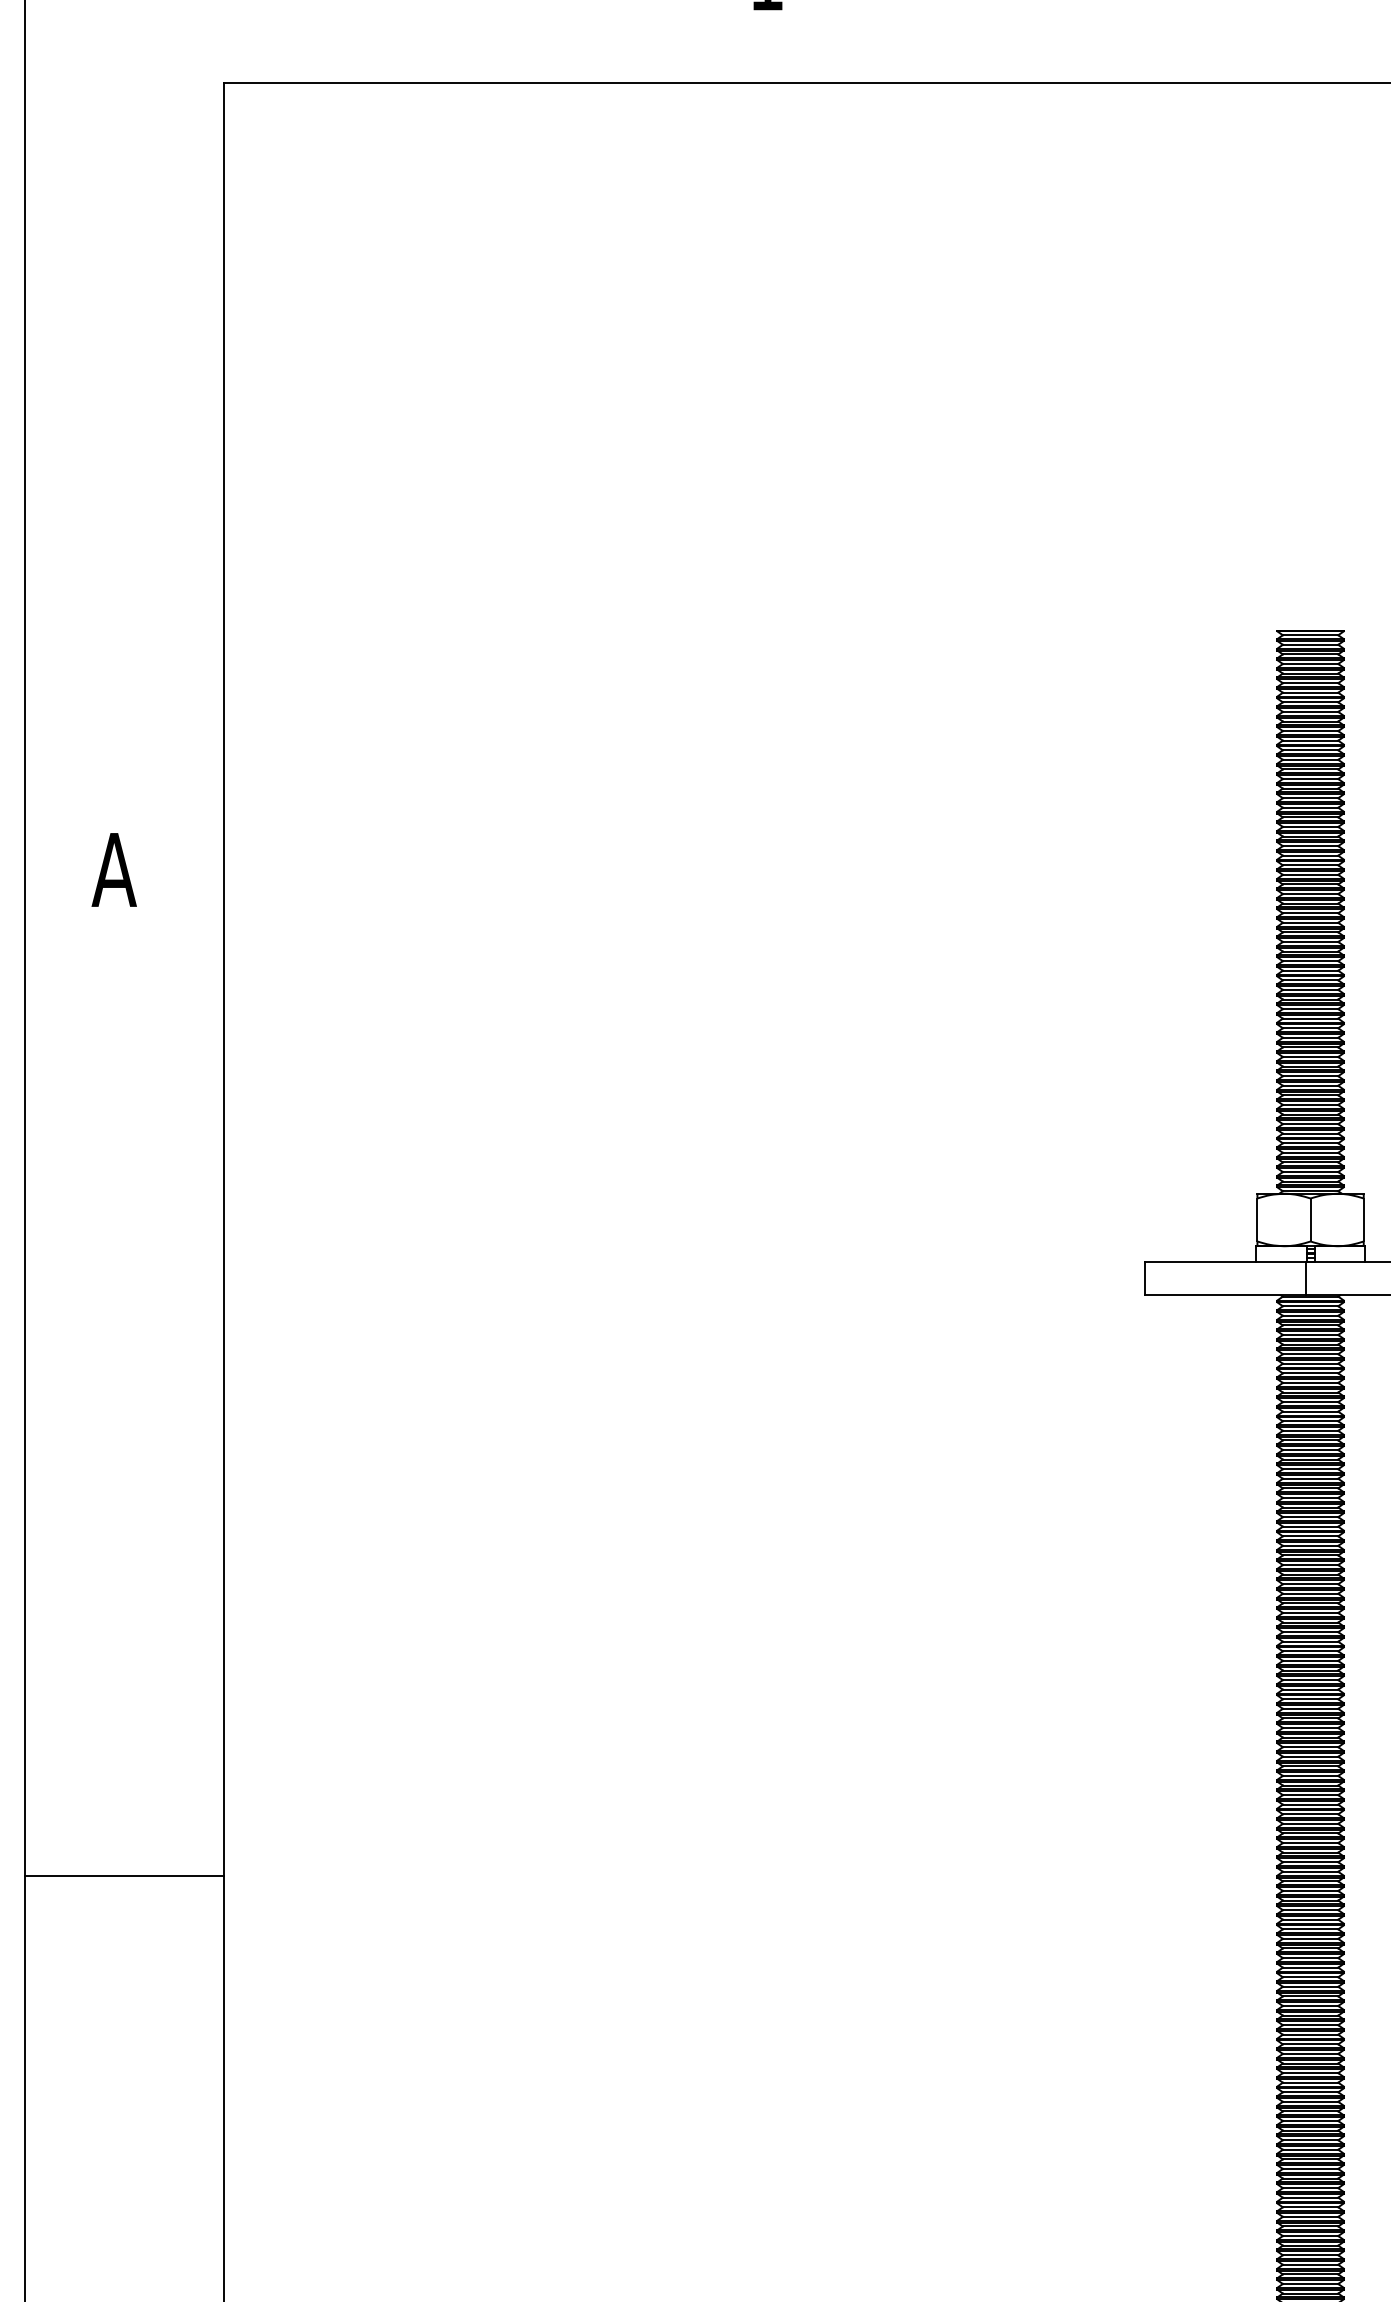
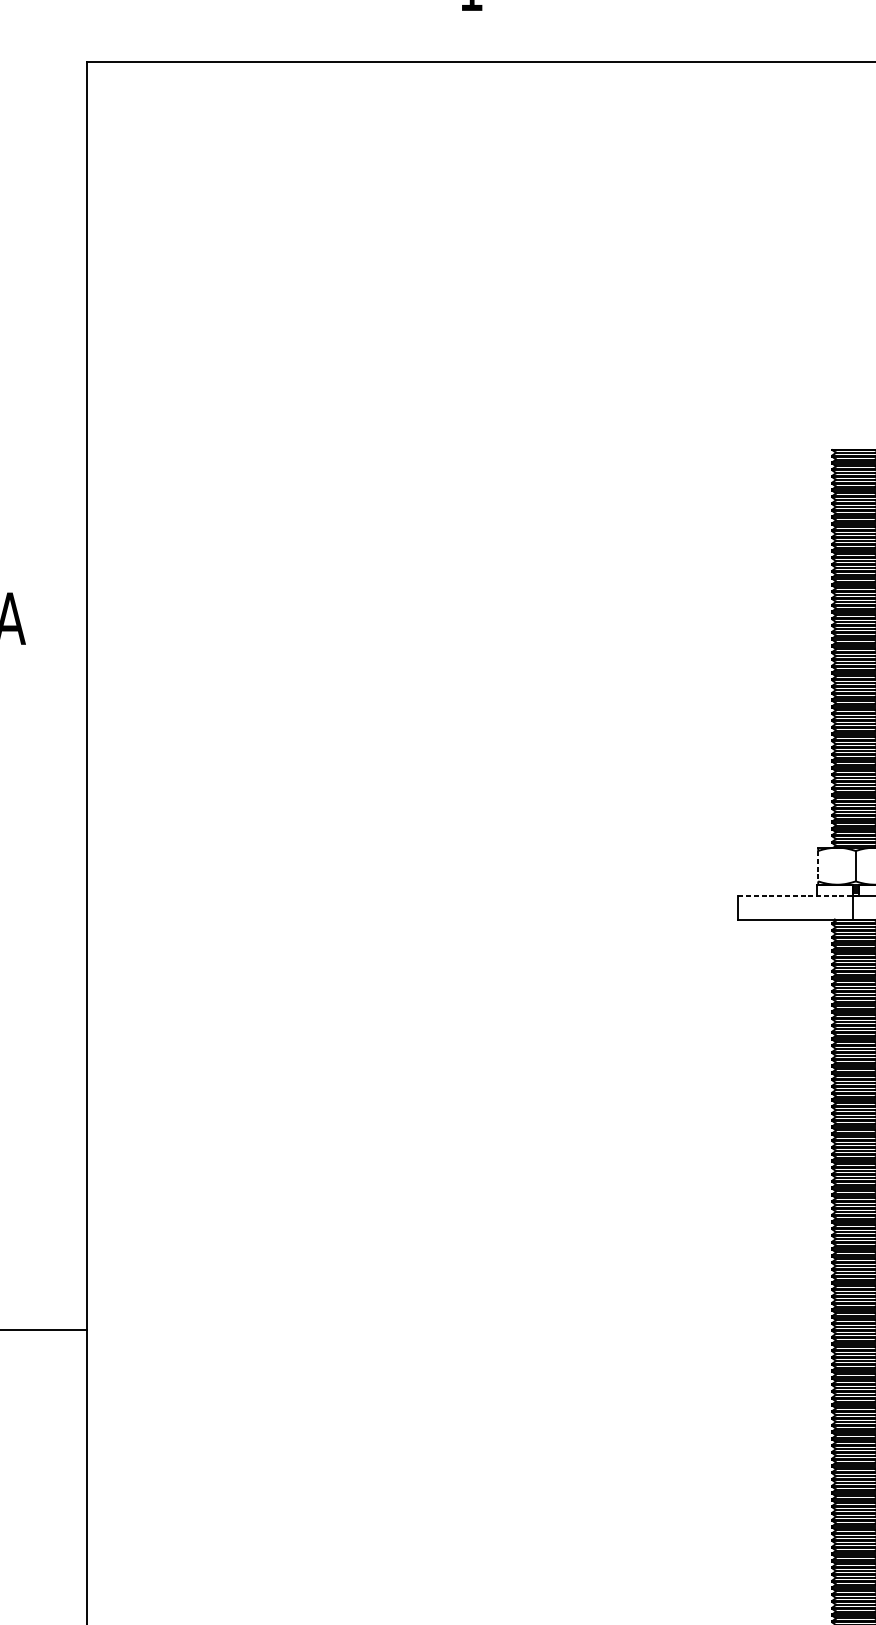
line: (1257, 1220) -> (818, 866), solid -> dashed
line: (1225, 1262) -> (795, 896), solid -> dashed

